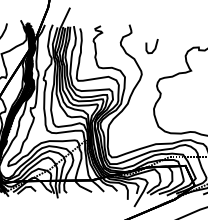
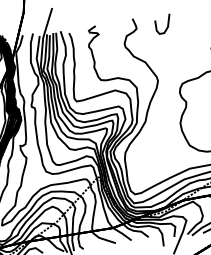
curve: (154, 47) -> (166, 25), moved

